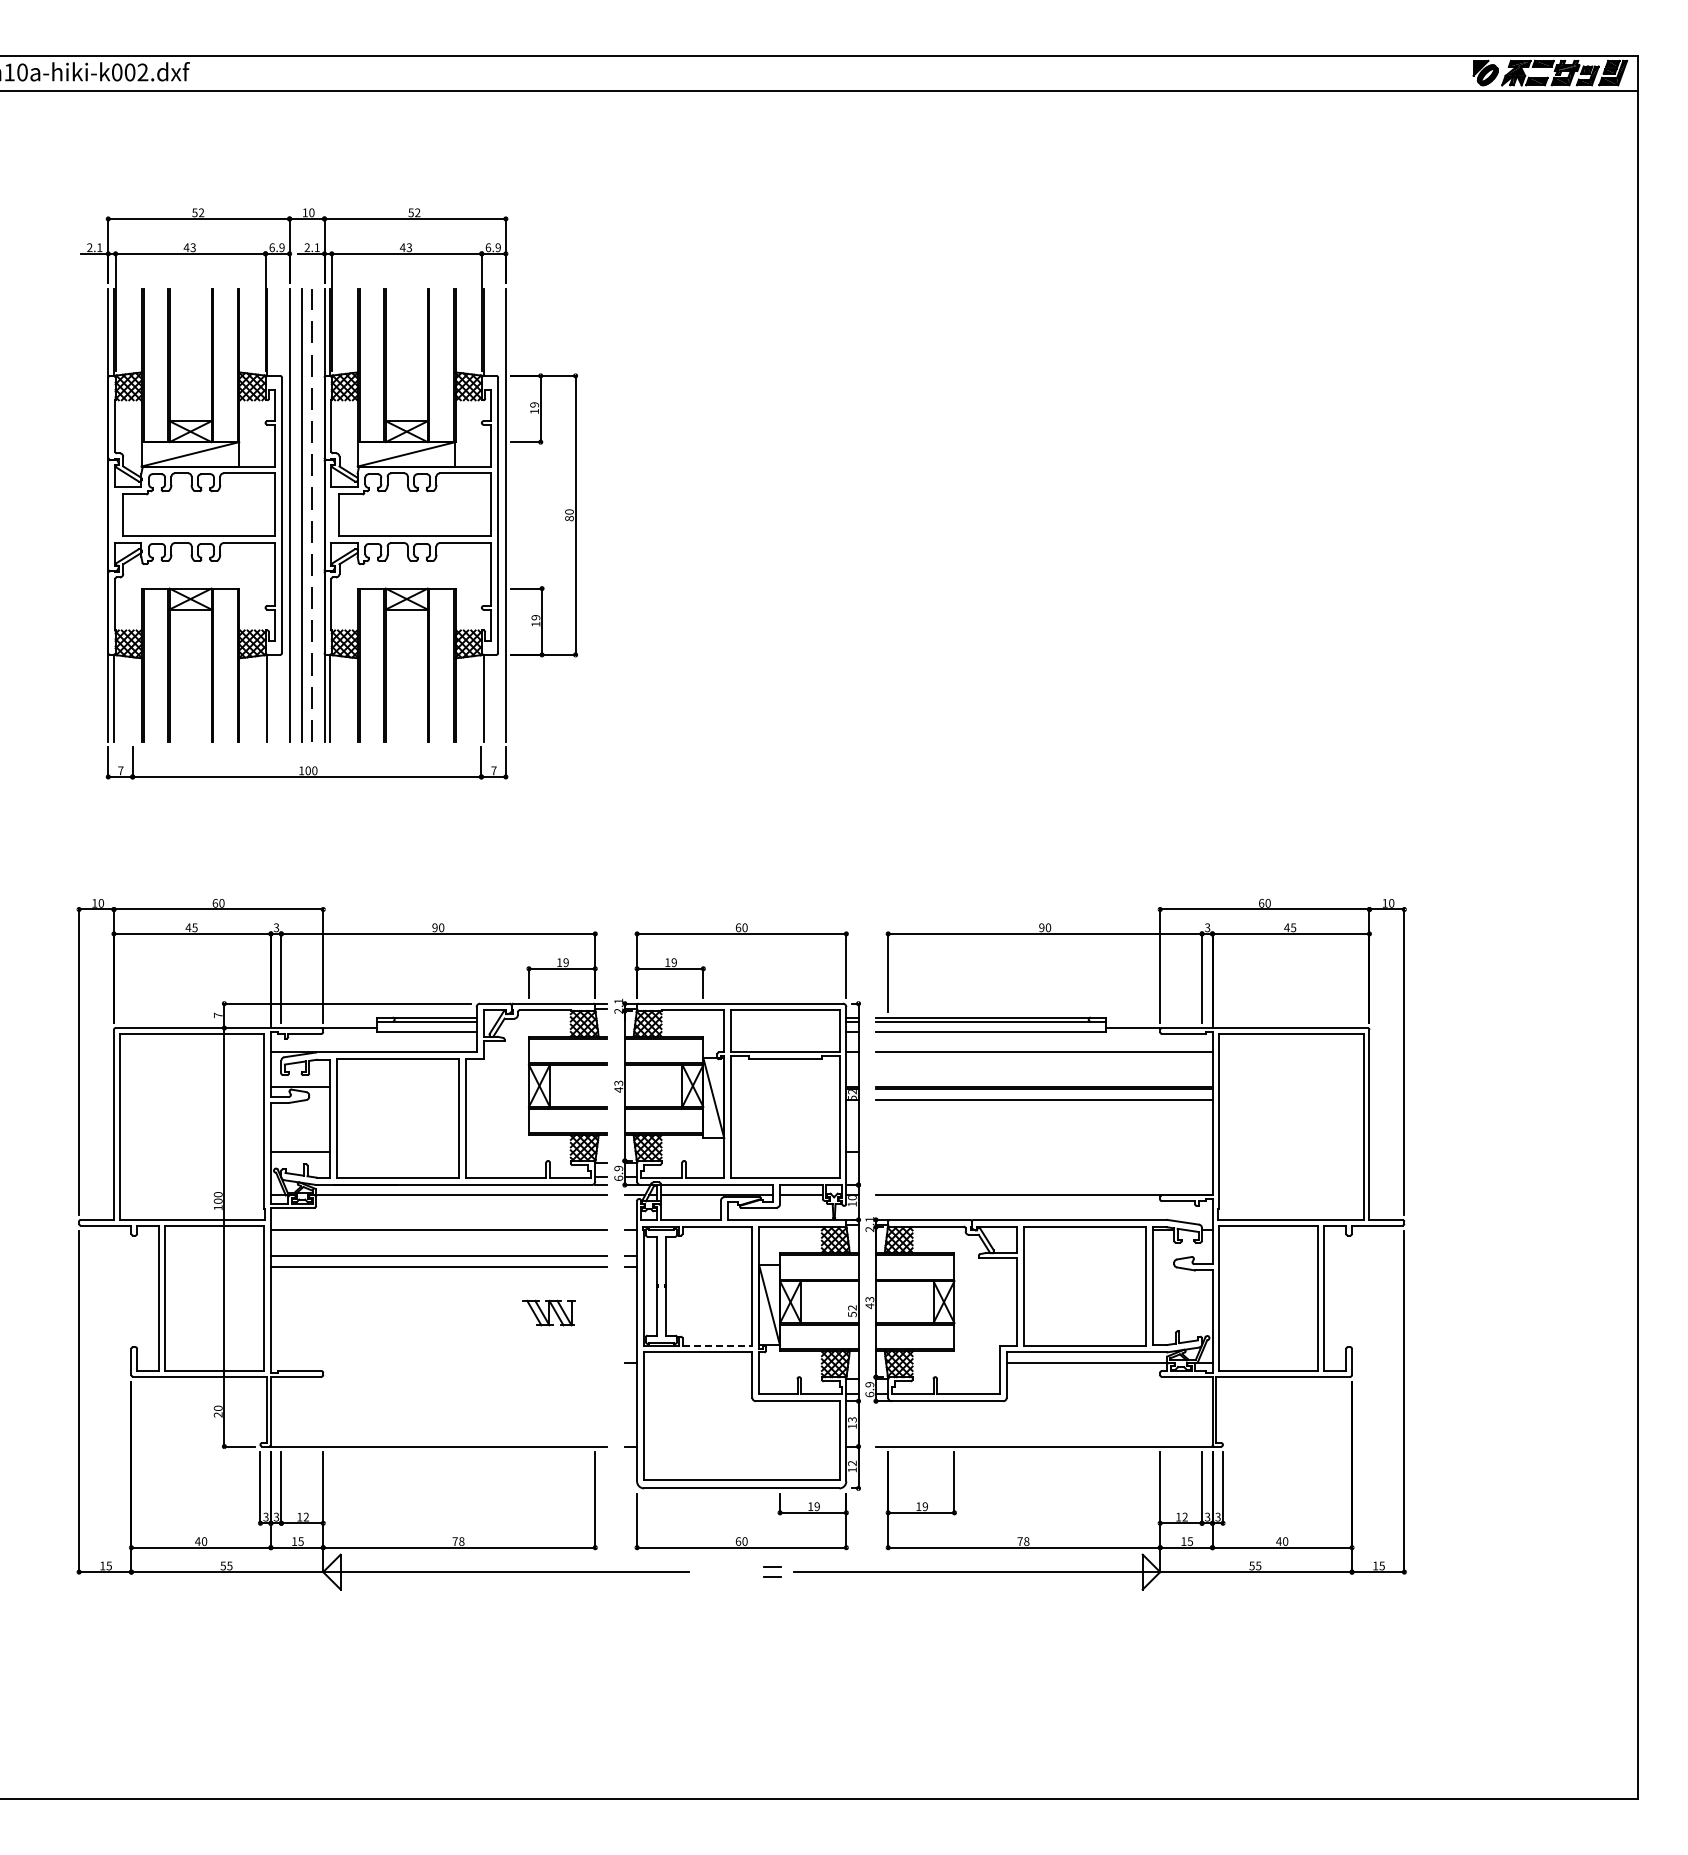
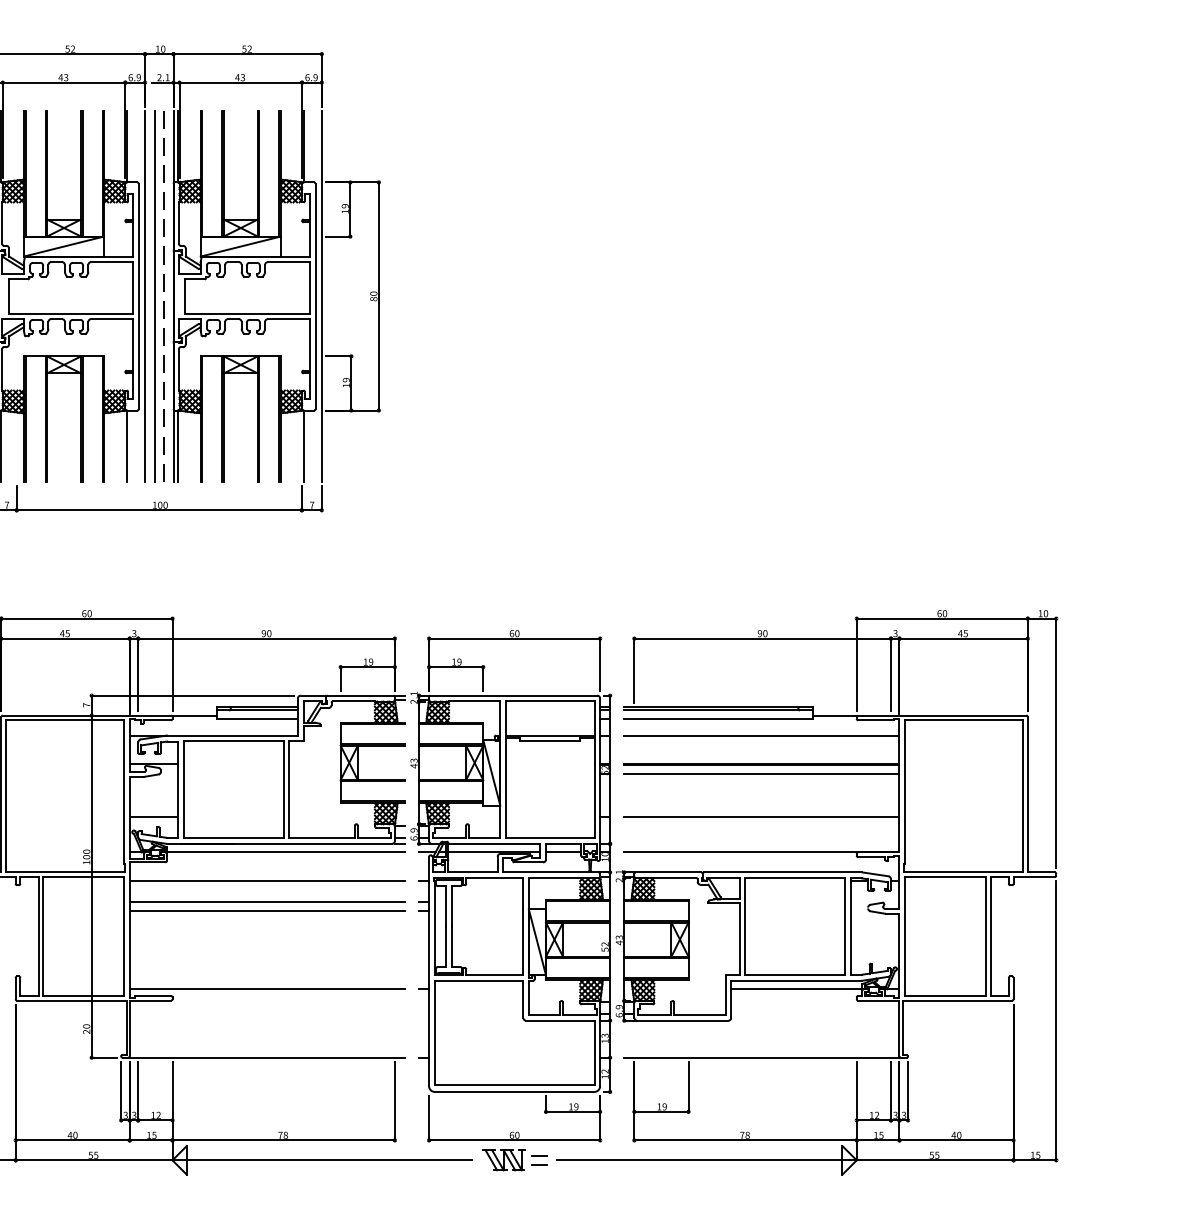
line: (1043, 1151) -> (761, 816), added
part: (548, 1312) -> (502, 1159), moved
line: (717, 1345) -> (494, 975), dashed -> solid
line: (438, 1362) -> (266, 989), added

